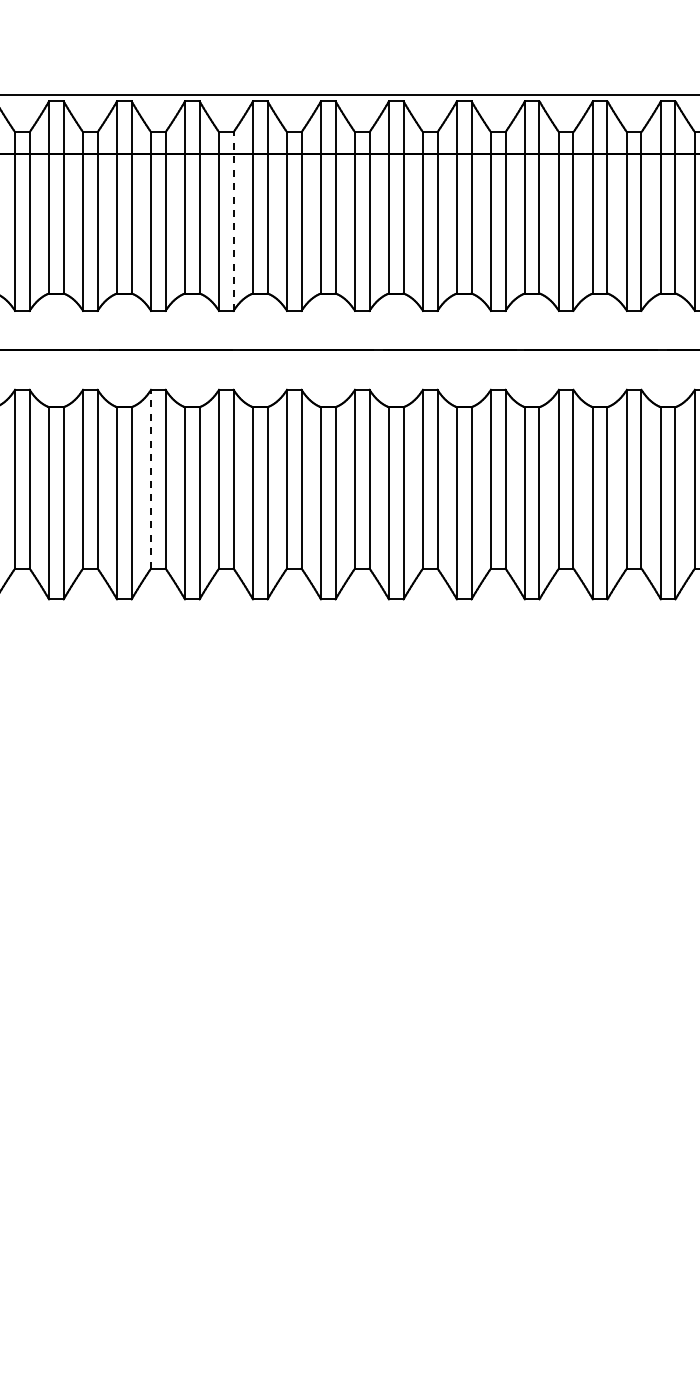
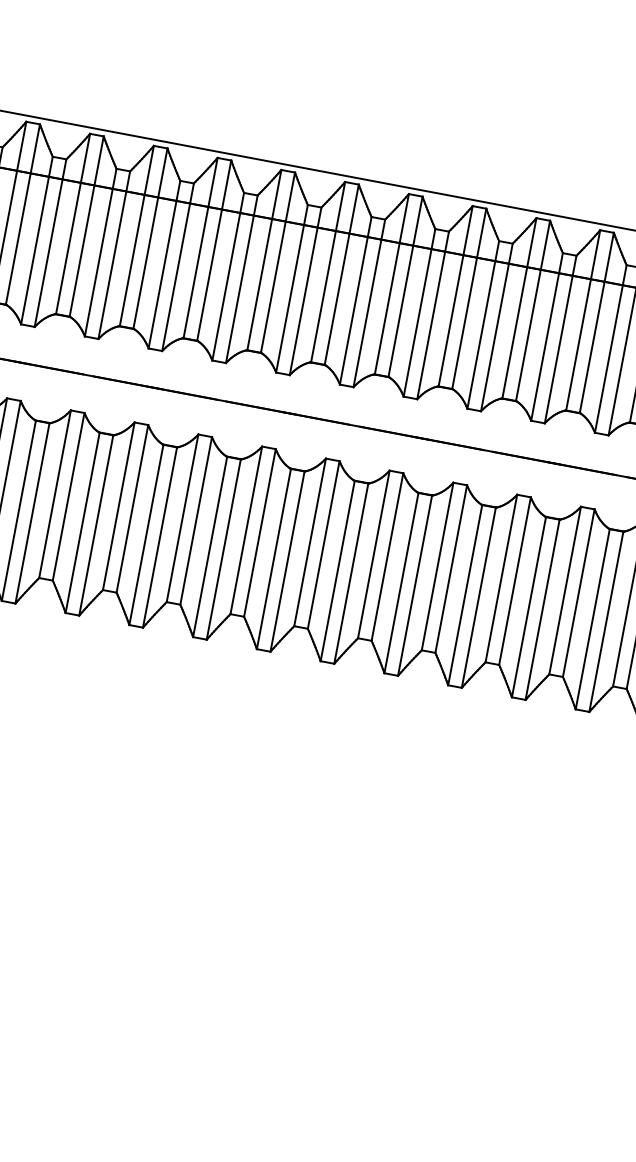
line: (233, 221) -> (241, 279), dashed -> solid
line: (151, 478) -> (119, 505), dashed -> solid

